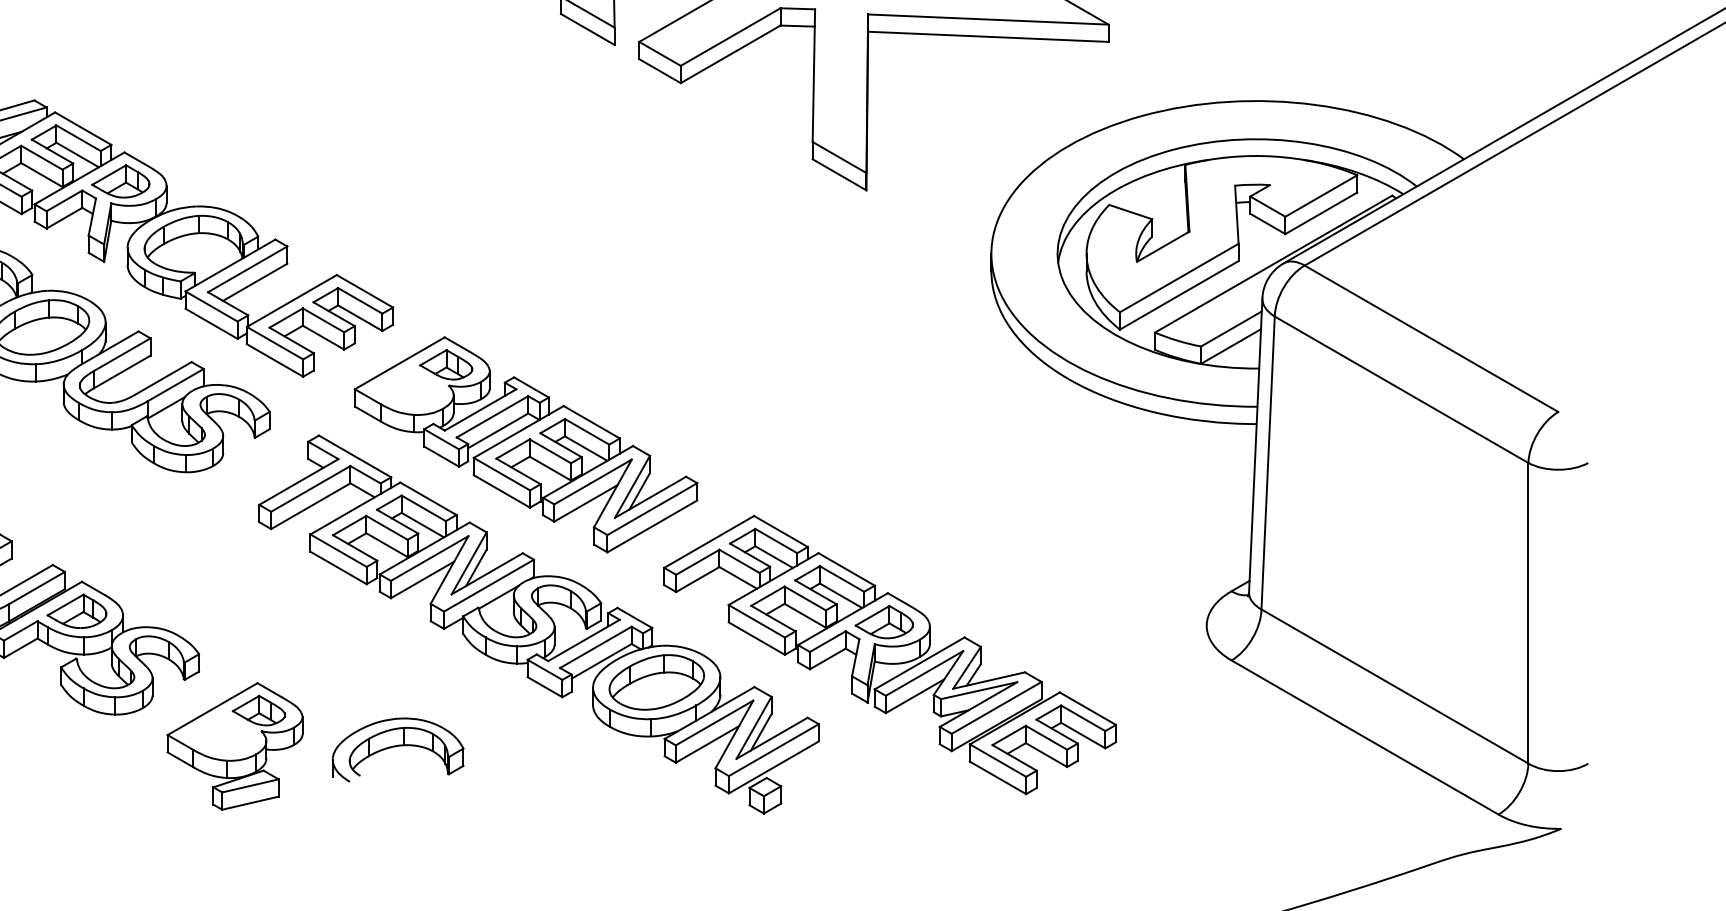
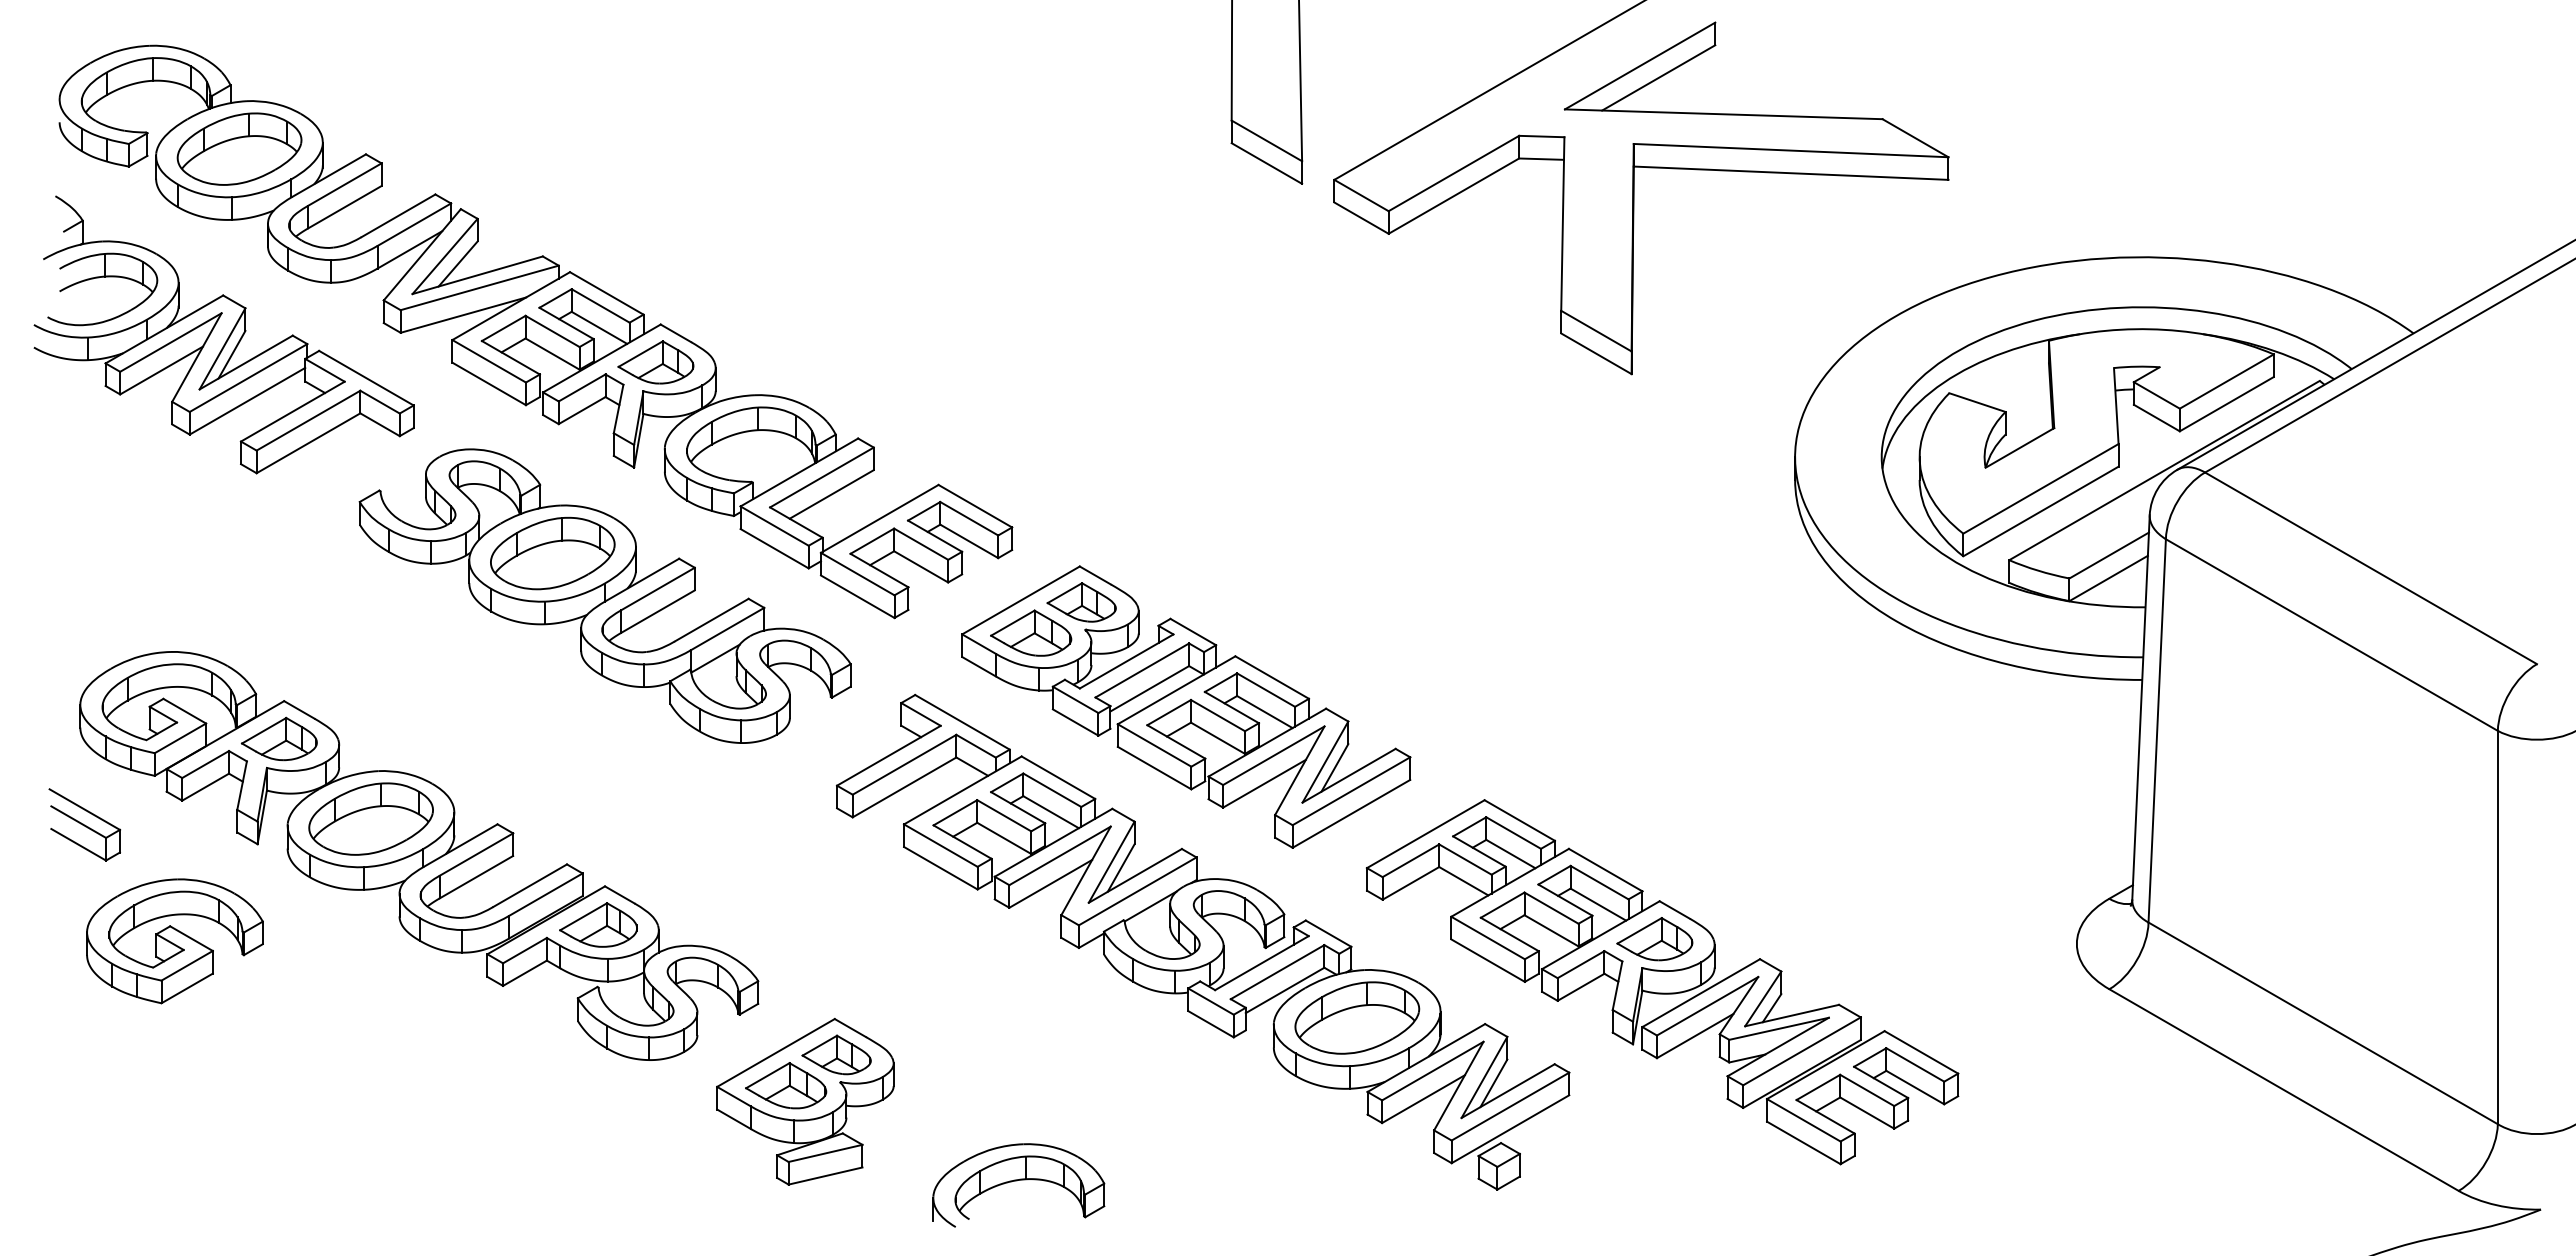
part: (407, 387) -> (1031, 632), added
part: (220, 734) -> (786, 1085), added
part: (397, 750) -> (1018, 1185), moved

